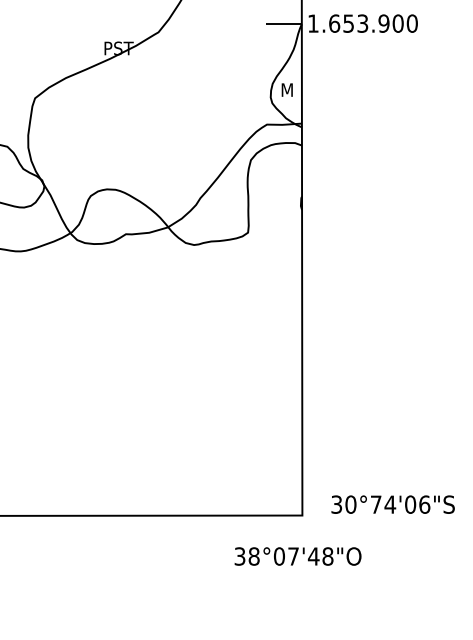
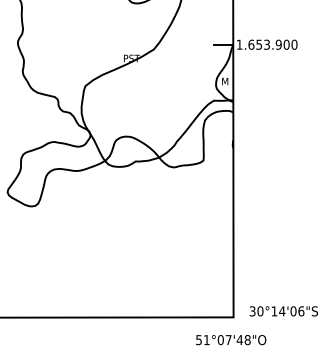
text: (376, 504) -> (274, 311), 30°74'06"S -> 30°14'06"S
text: (246, 557) -> (202, 340), 38°07'48"O -> 51°07'48"O

